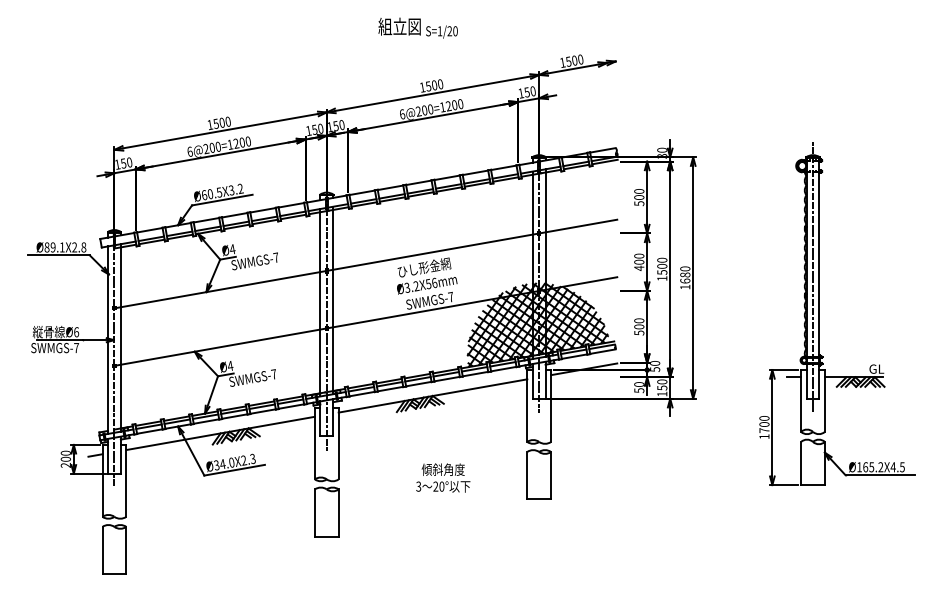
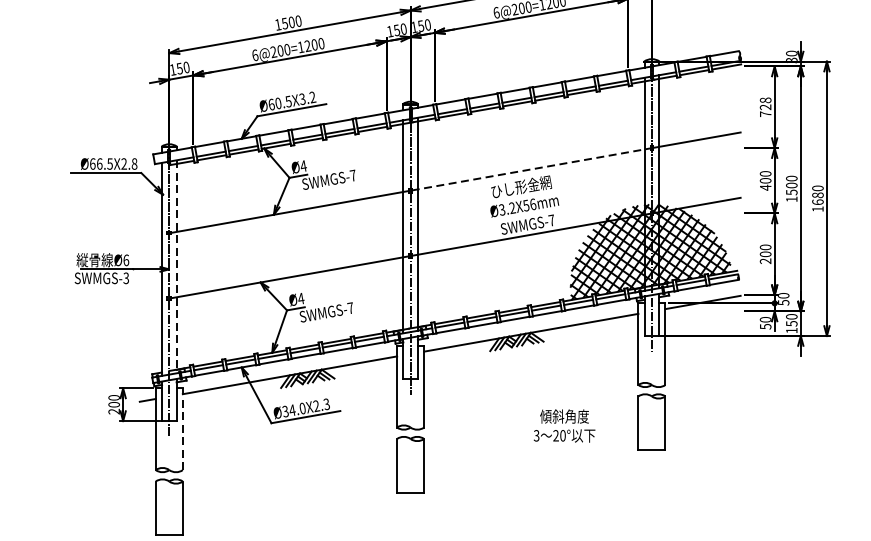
text: (639, 197) -> (765, 107), 500 -> 728
text: (54, 247) -> (101, 164), Ø89.1X2.8 -> Ø66.5X2.8
line: (433, 252) -> (531, 169), solid -> dashed
text: (639, 332) -> (765, 260), 500 -> 200
line: (120, 337) -> (176, 266), solid -> dashed
text: (76, 347) -> (126, 277), SWMGS-7 -> SWMGS-3
text: (443, 477) -> (564, 425), moved
line: (126, 480) -> (183, 428), solid -> dashed

